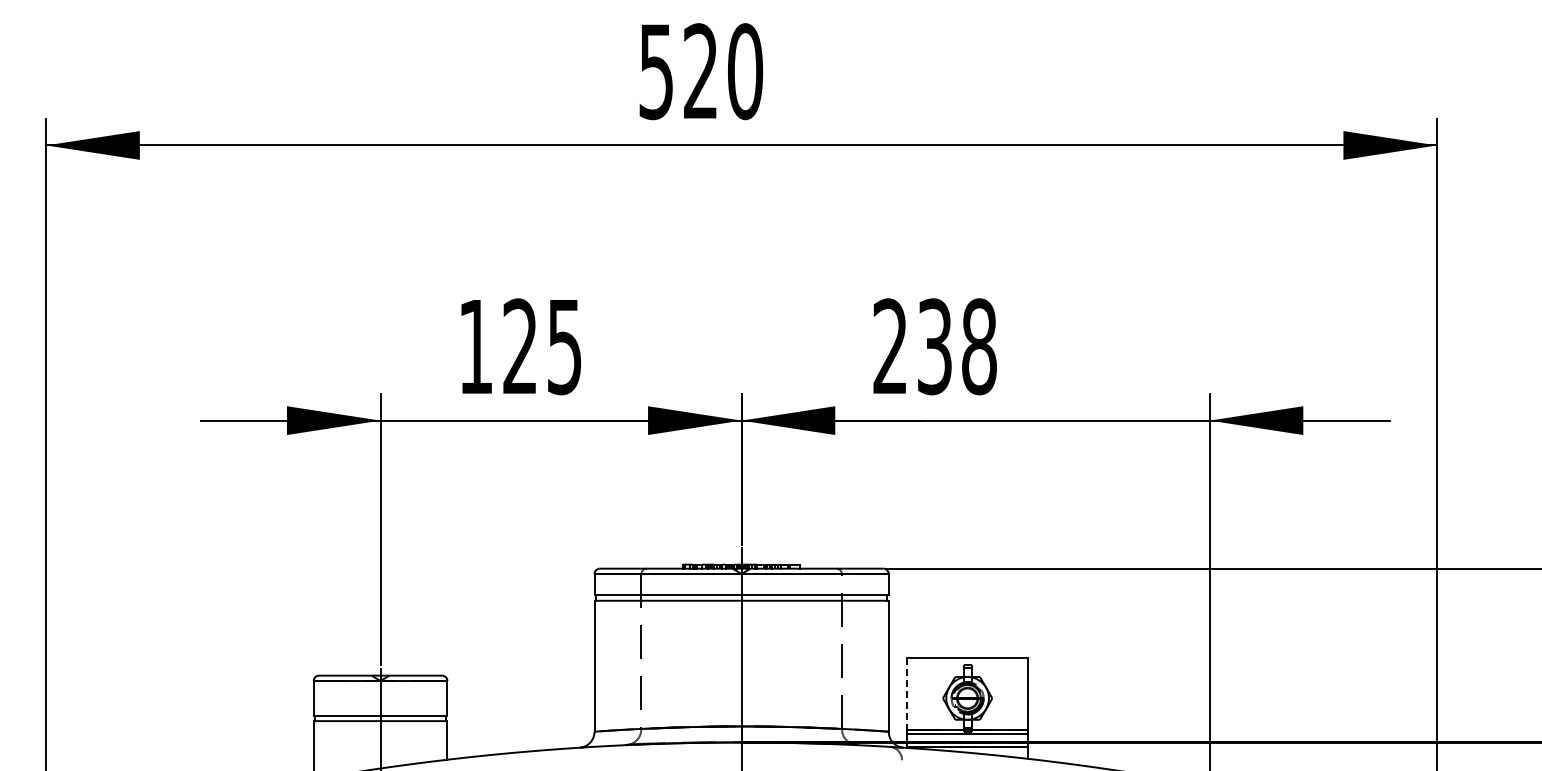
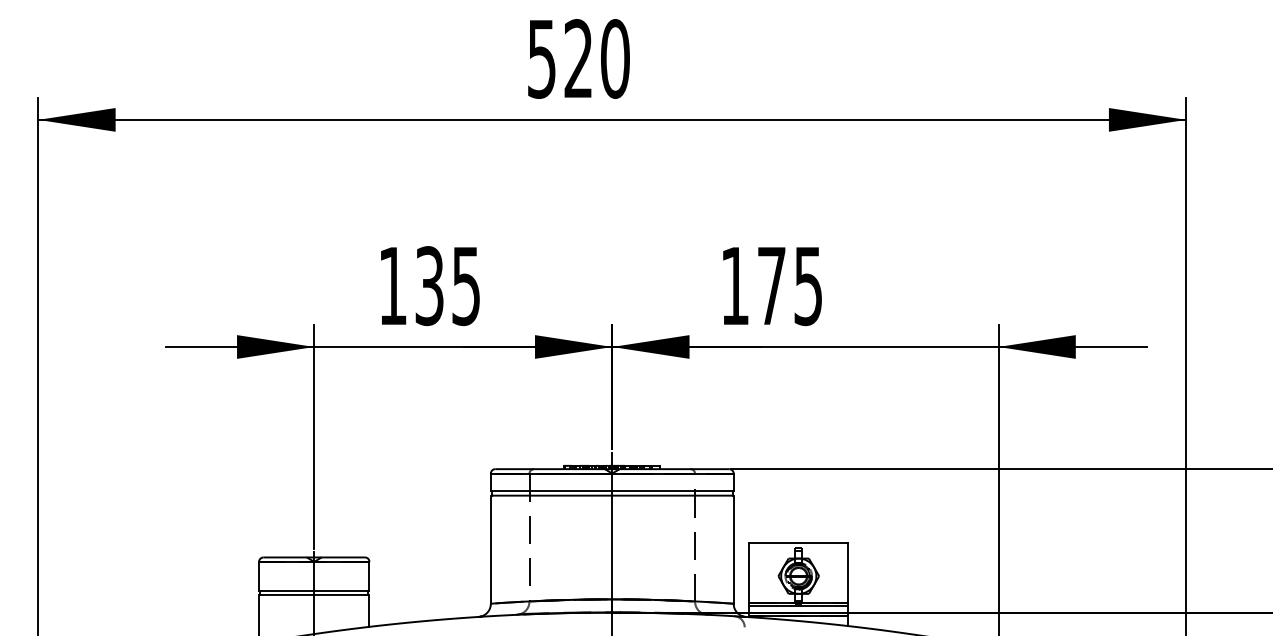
text: (520, 346) -> (429, 285), 125 -> 135
text: (934, 346) -> (771, 285), 238 -> 175
line: (907, 694) -> (749, 573), dashed -> solid

